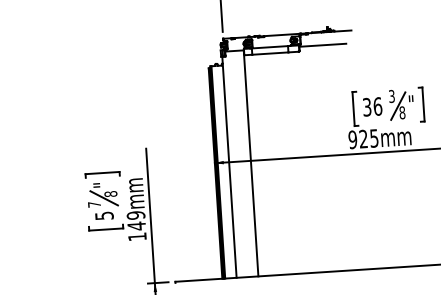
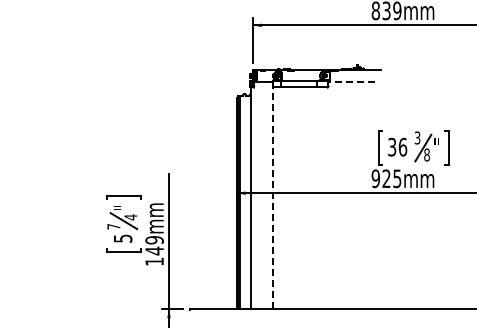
line: (322, 45) -> (351, 82), solid -> dashed
line: (250, 163) -> (272, 195), solid -> dashed
text: (110, 194) -> (130, 217), 8 -> 4

